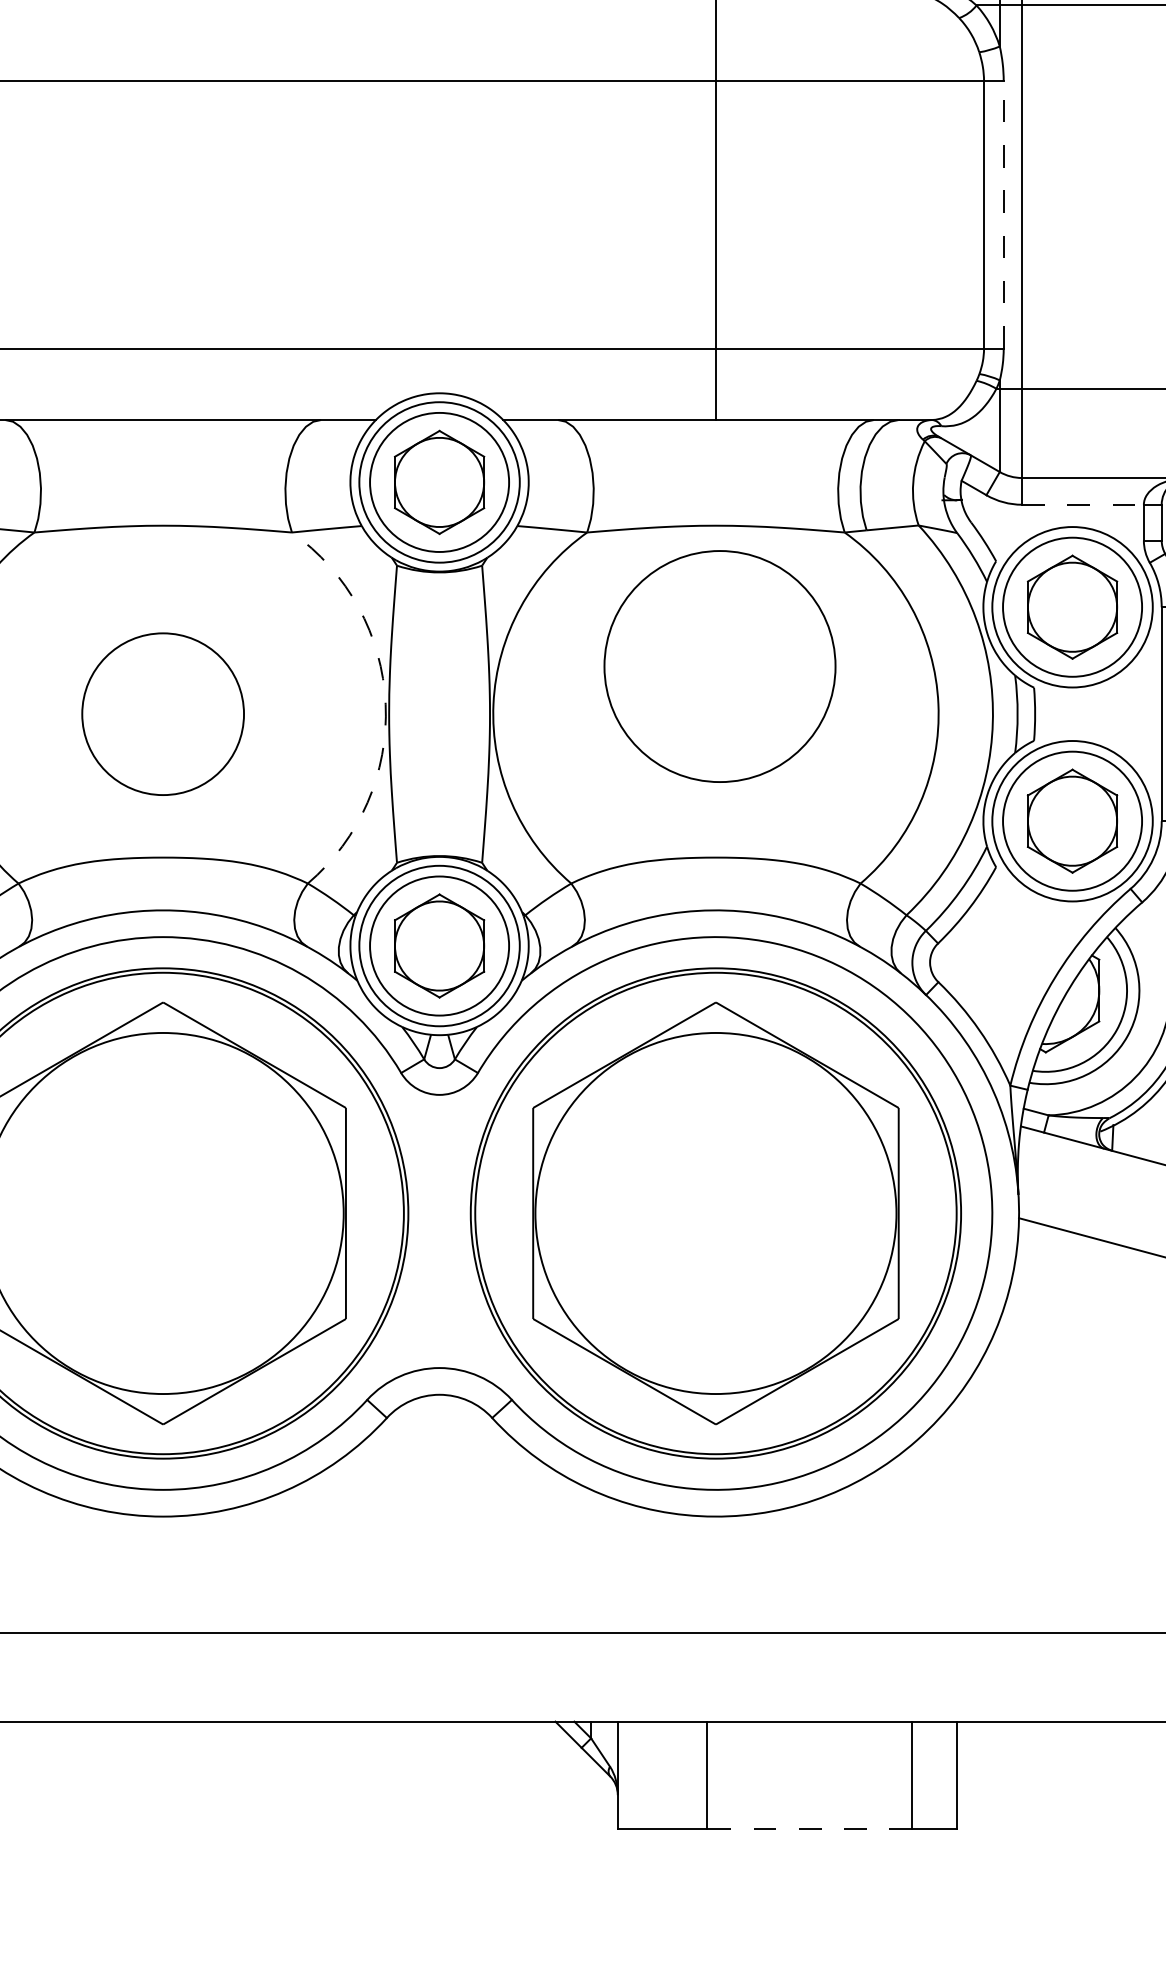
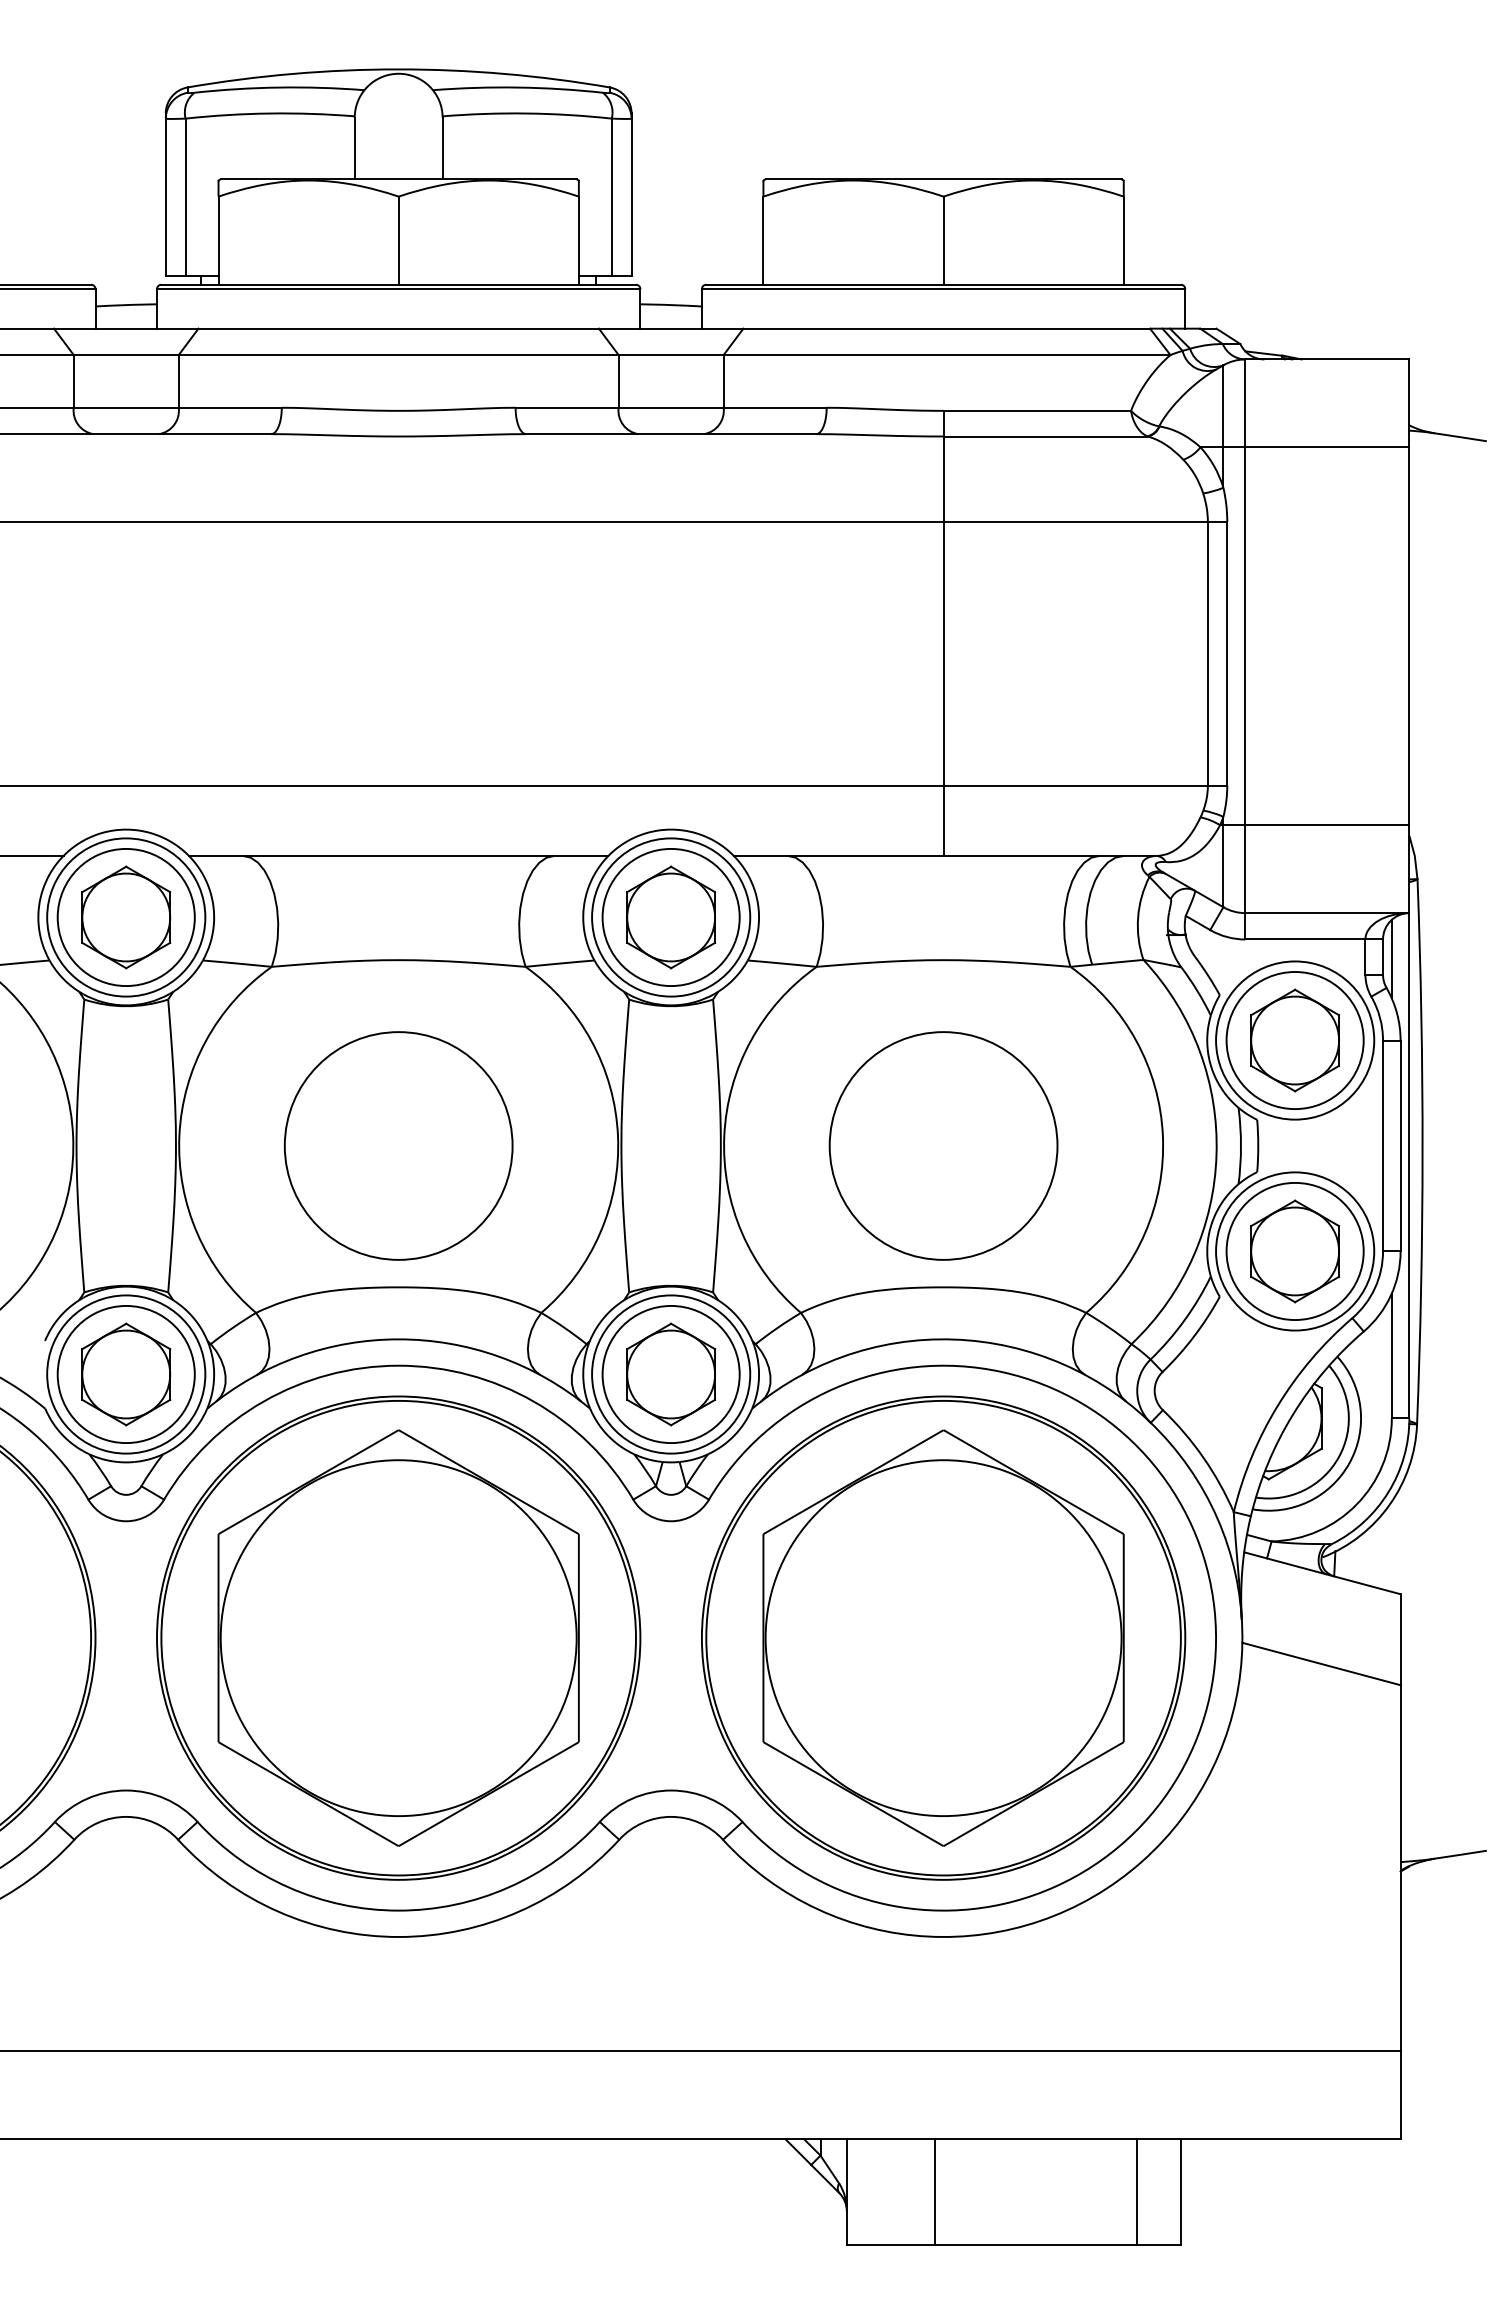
line: (1003, 214) -> (1227, 653), dashed -> solid
line: (1083, 504) -> (1305, 939), dashed -> solid
circle: (719, 666) -> (943, 1145), moved
arc: (385, 704) -> (617, 1136), dashed -> solid
circle: (163, 713) -> (398, 1145), size x1.43
line: (809, 1828) -> (1035, 2244), dashed -> solid

